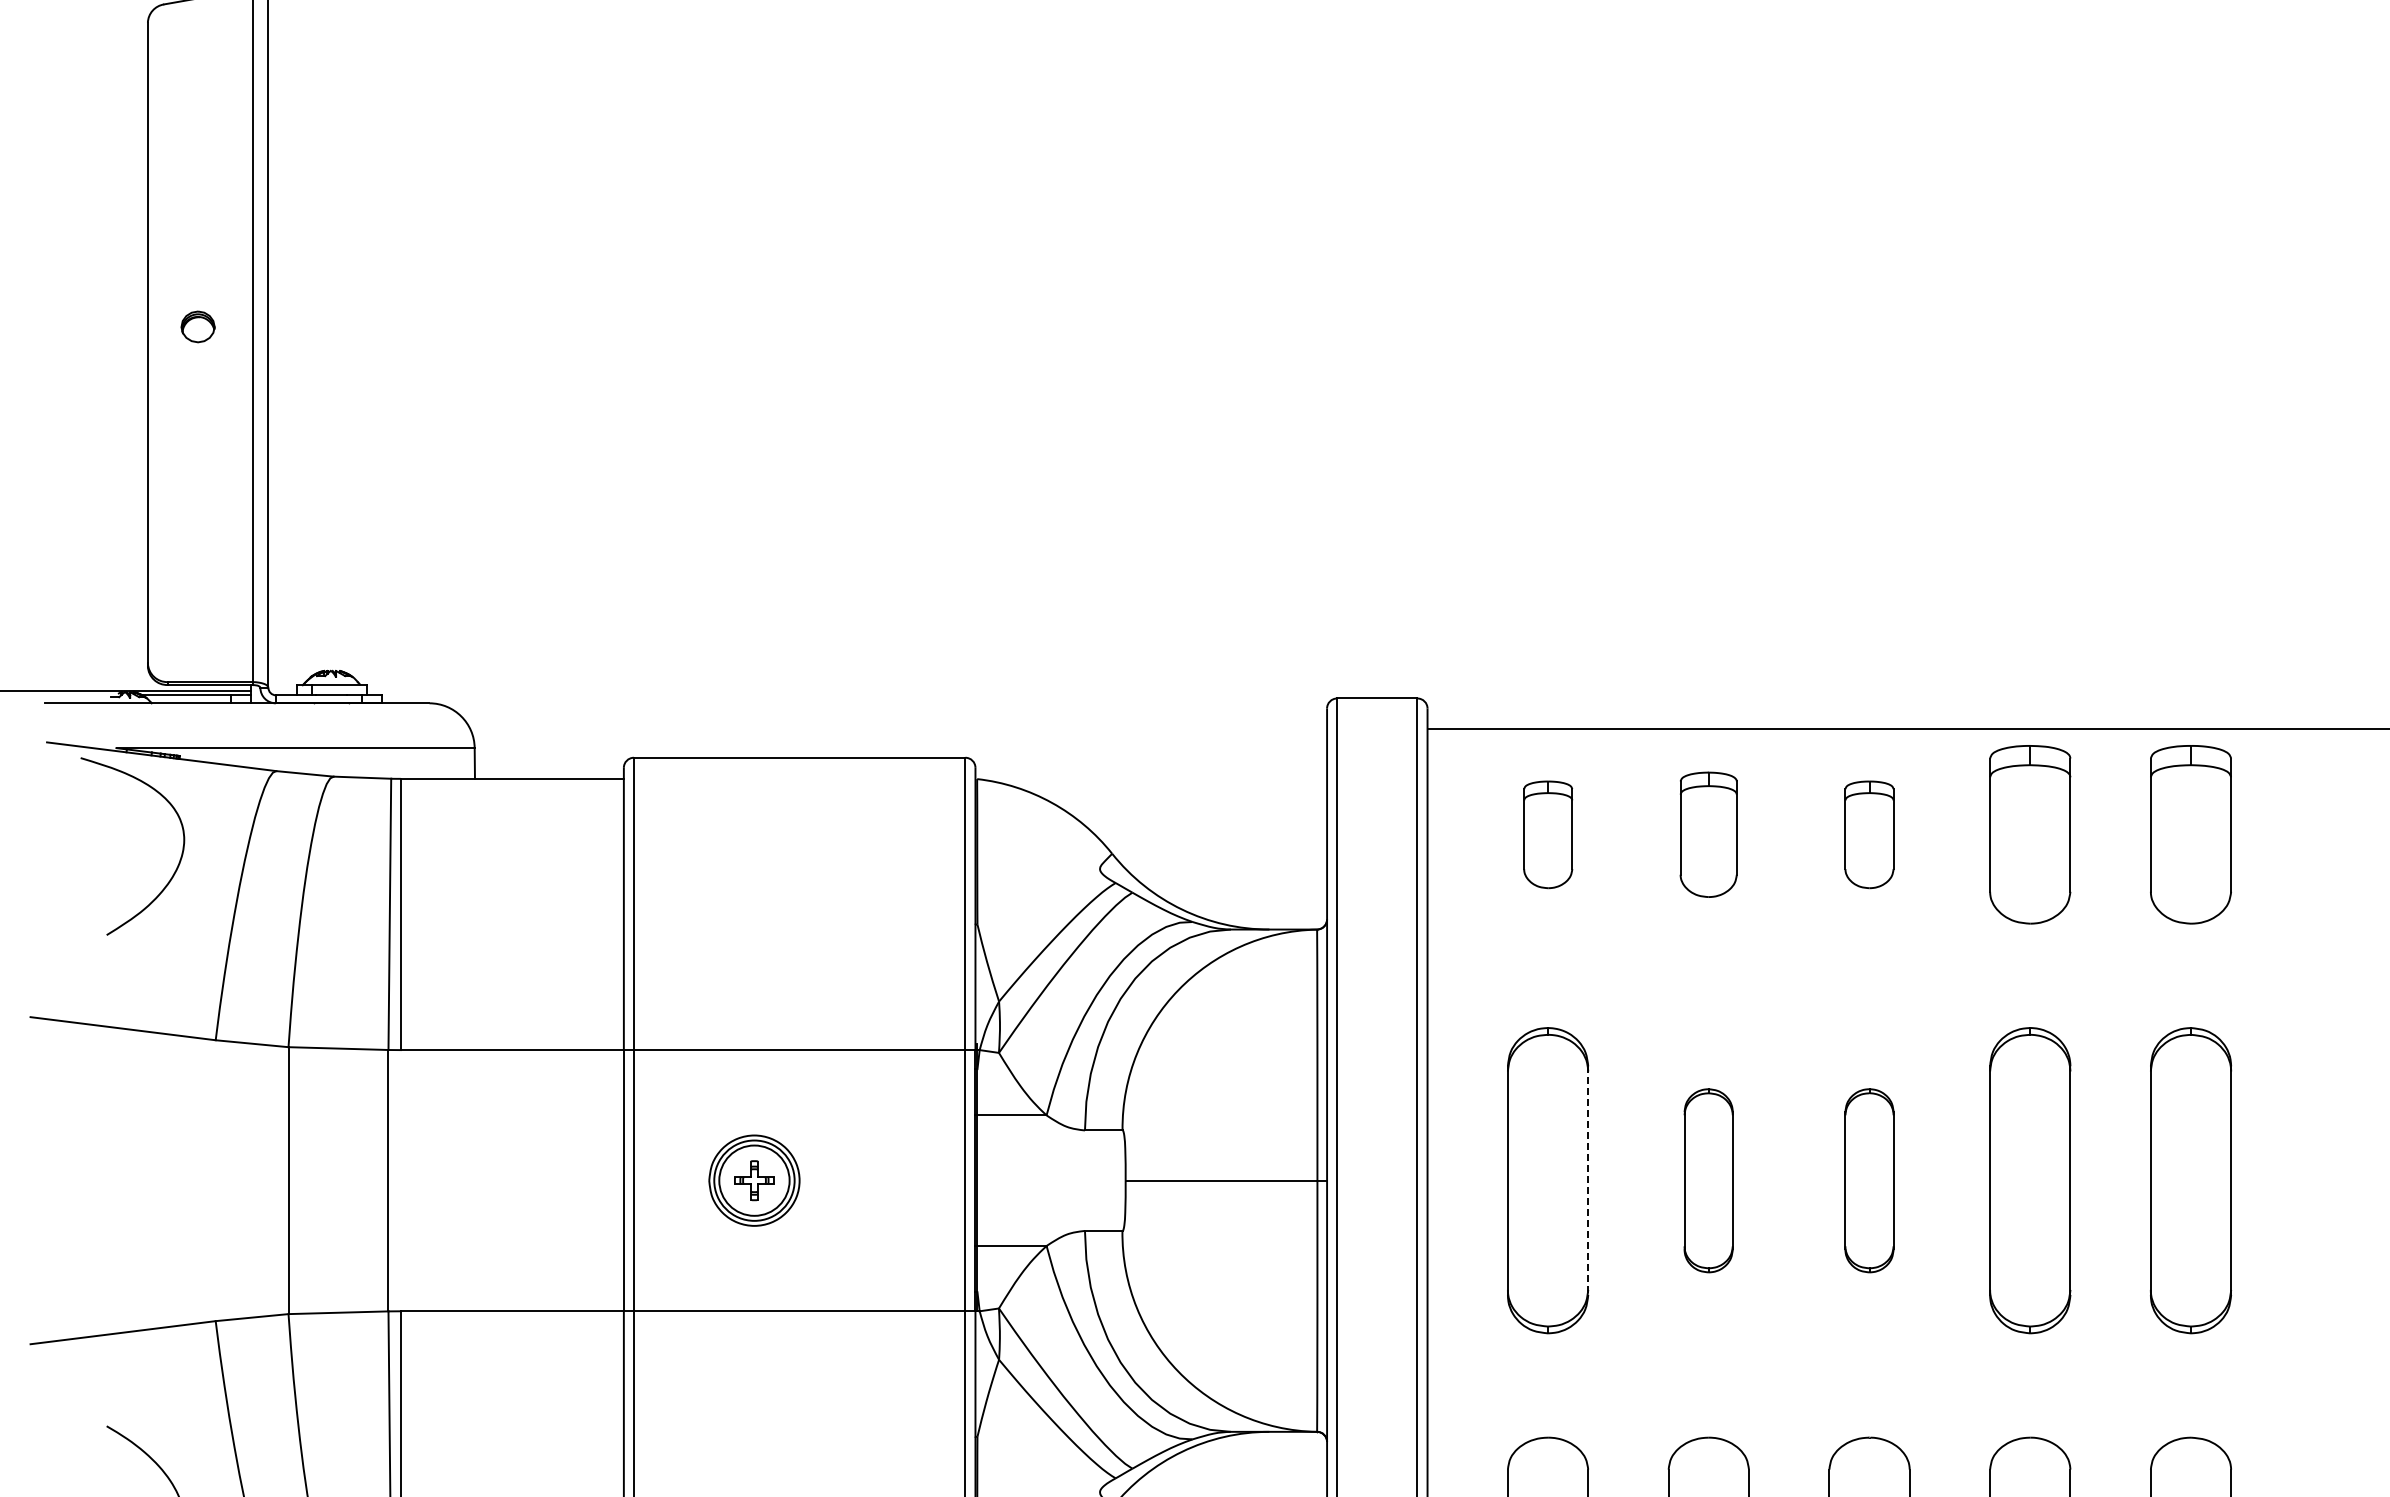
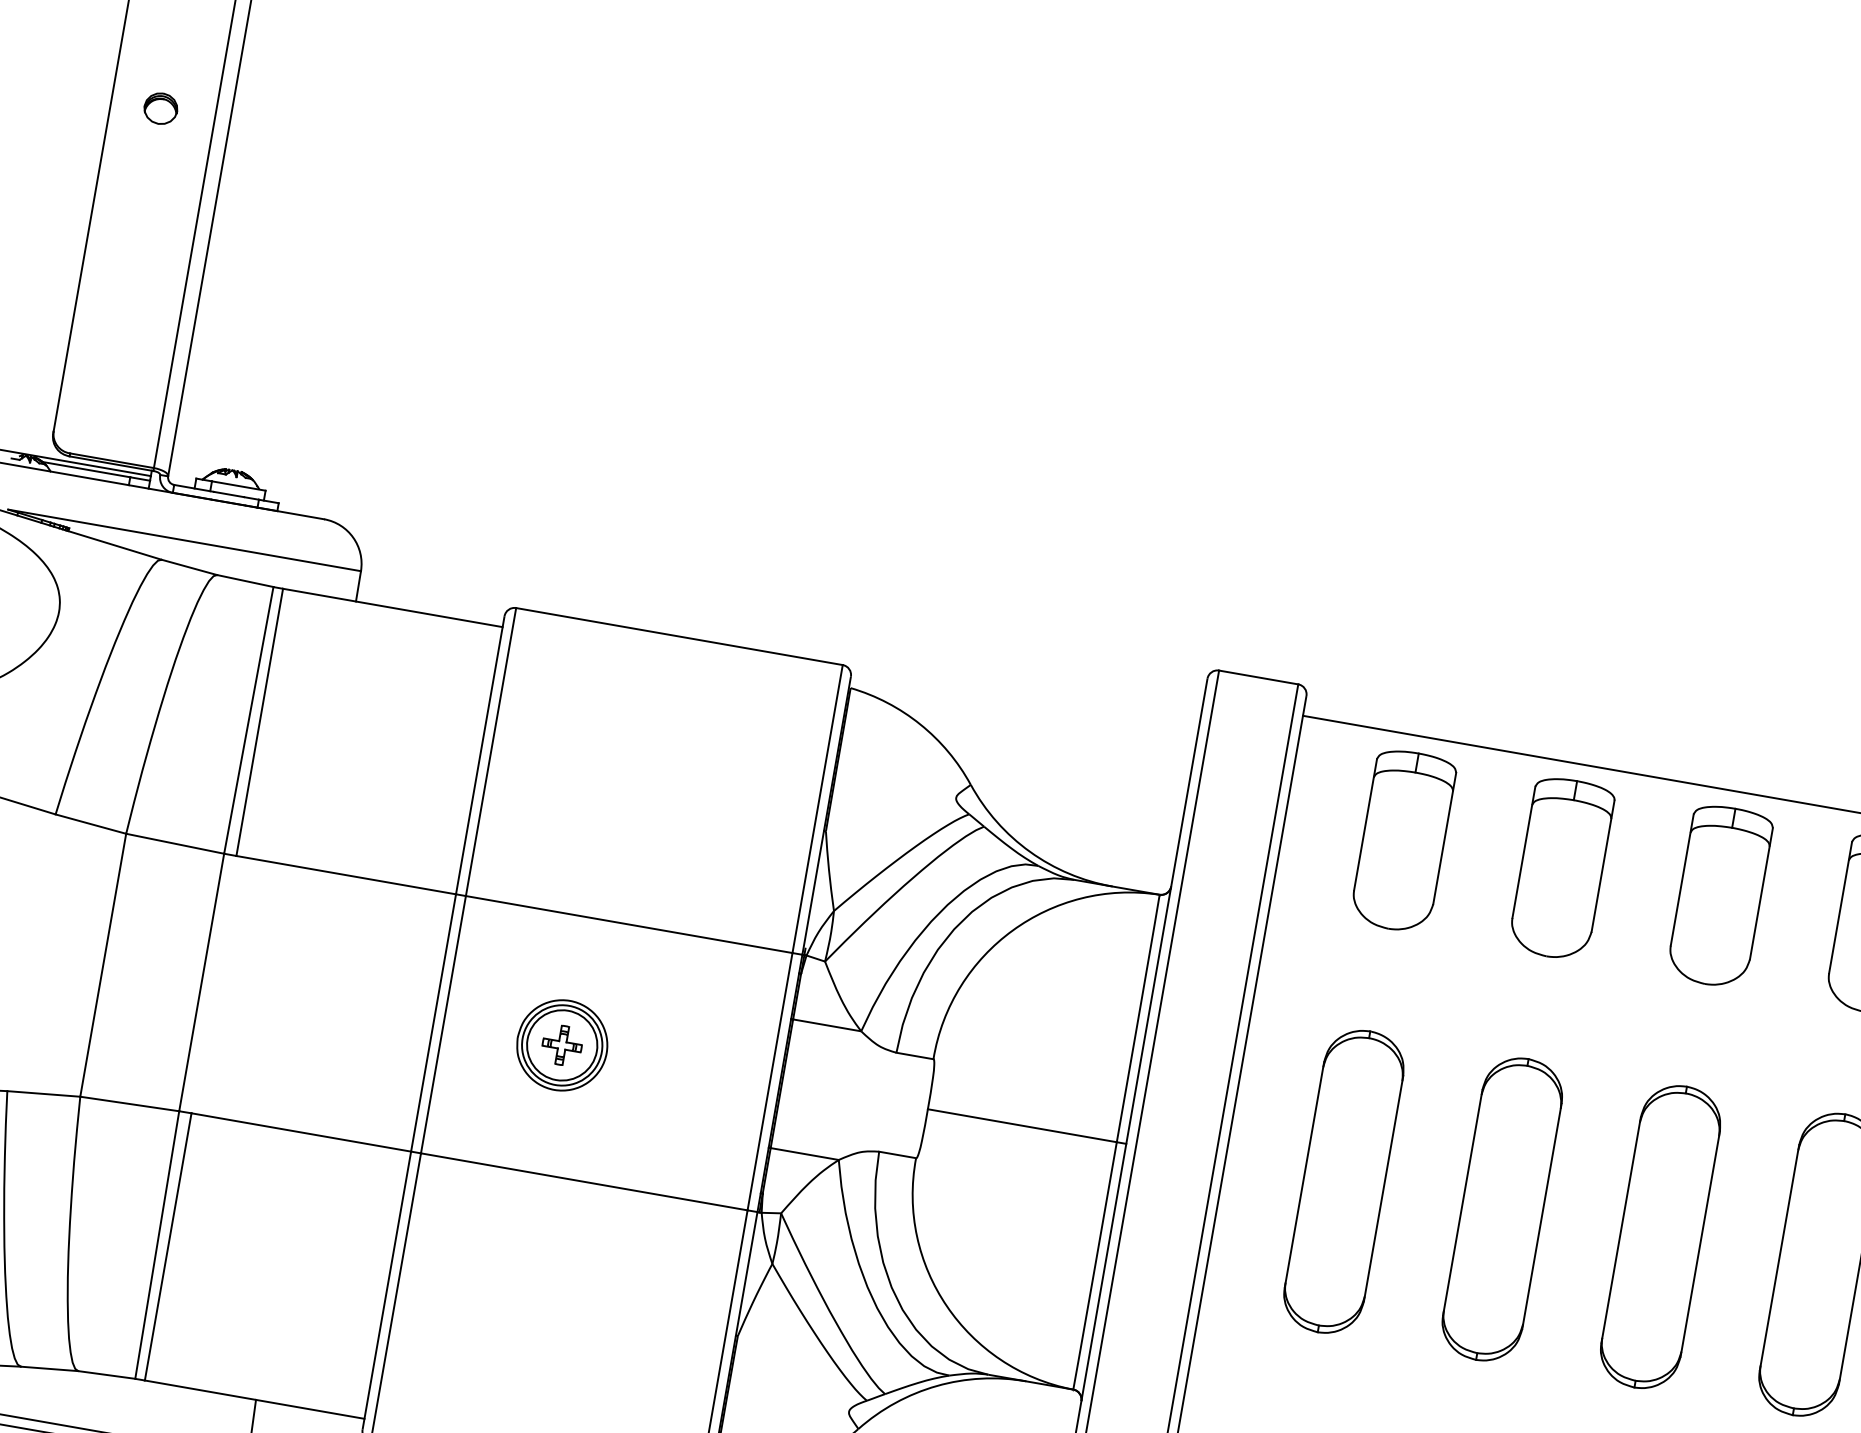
part: (1548, 834) -> (1403, 840), size x1.67
part: (1708, 834) -> (1561, 868), size x1.43
part: (1869, 834) -> (1720, 896), size x1.67
part: (1708, 1180) -> (1502, 1209), size x1.67
part: (1869, 1180) -> (1660, 1236), size x1.67
line: (1588, 1181) -> (1383, 1189), dashed -> solid

